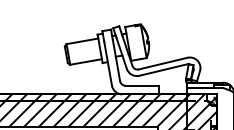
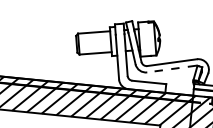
line: (163, 70) -> (171, 69), solid -> dashed

